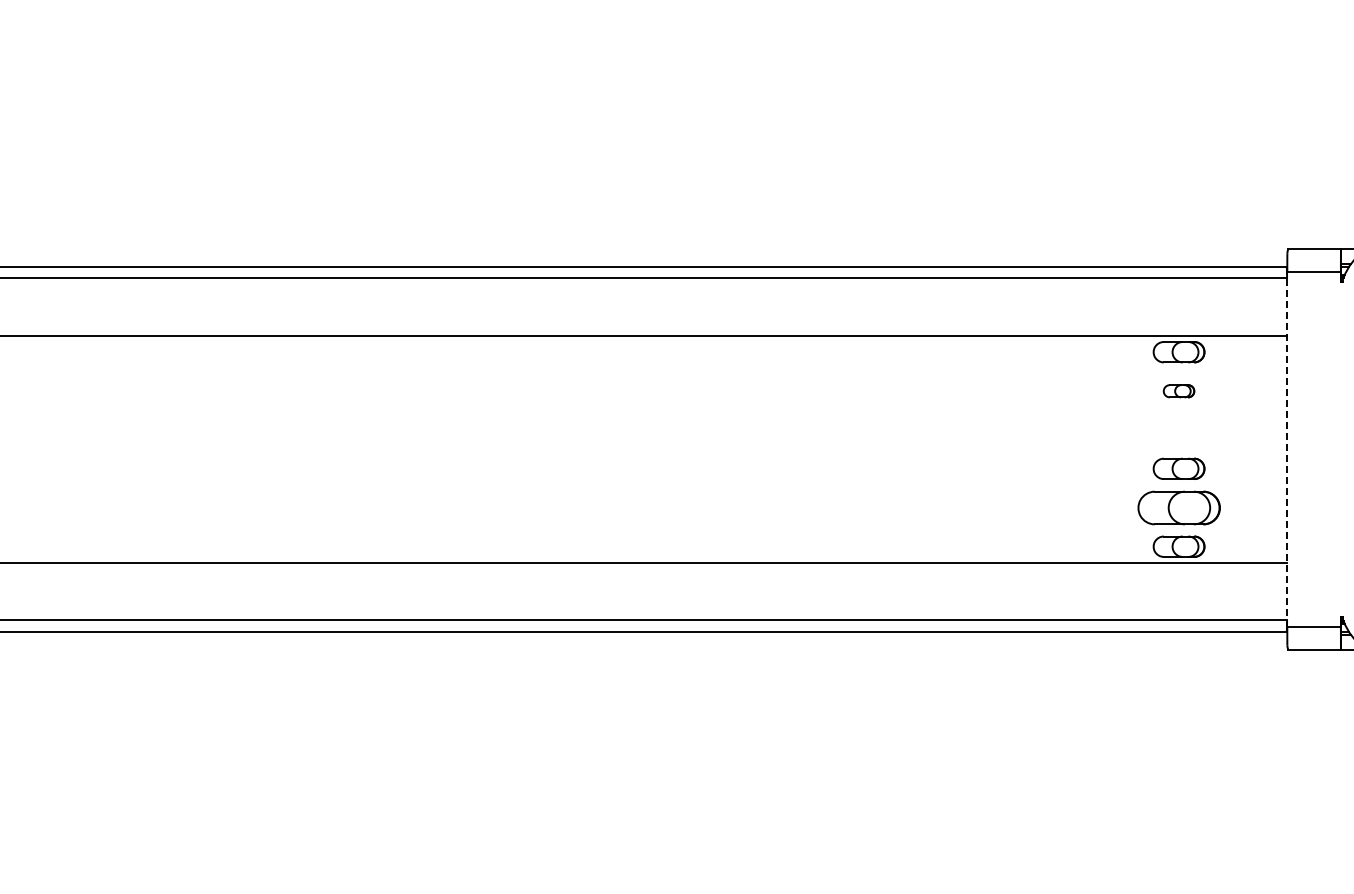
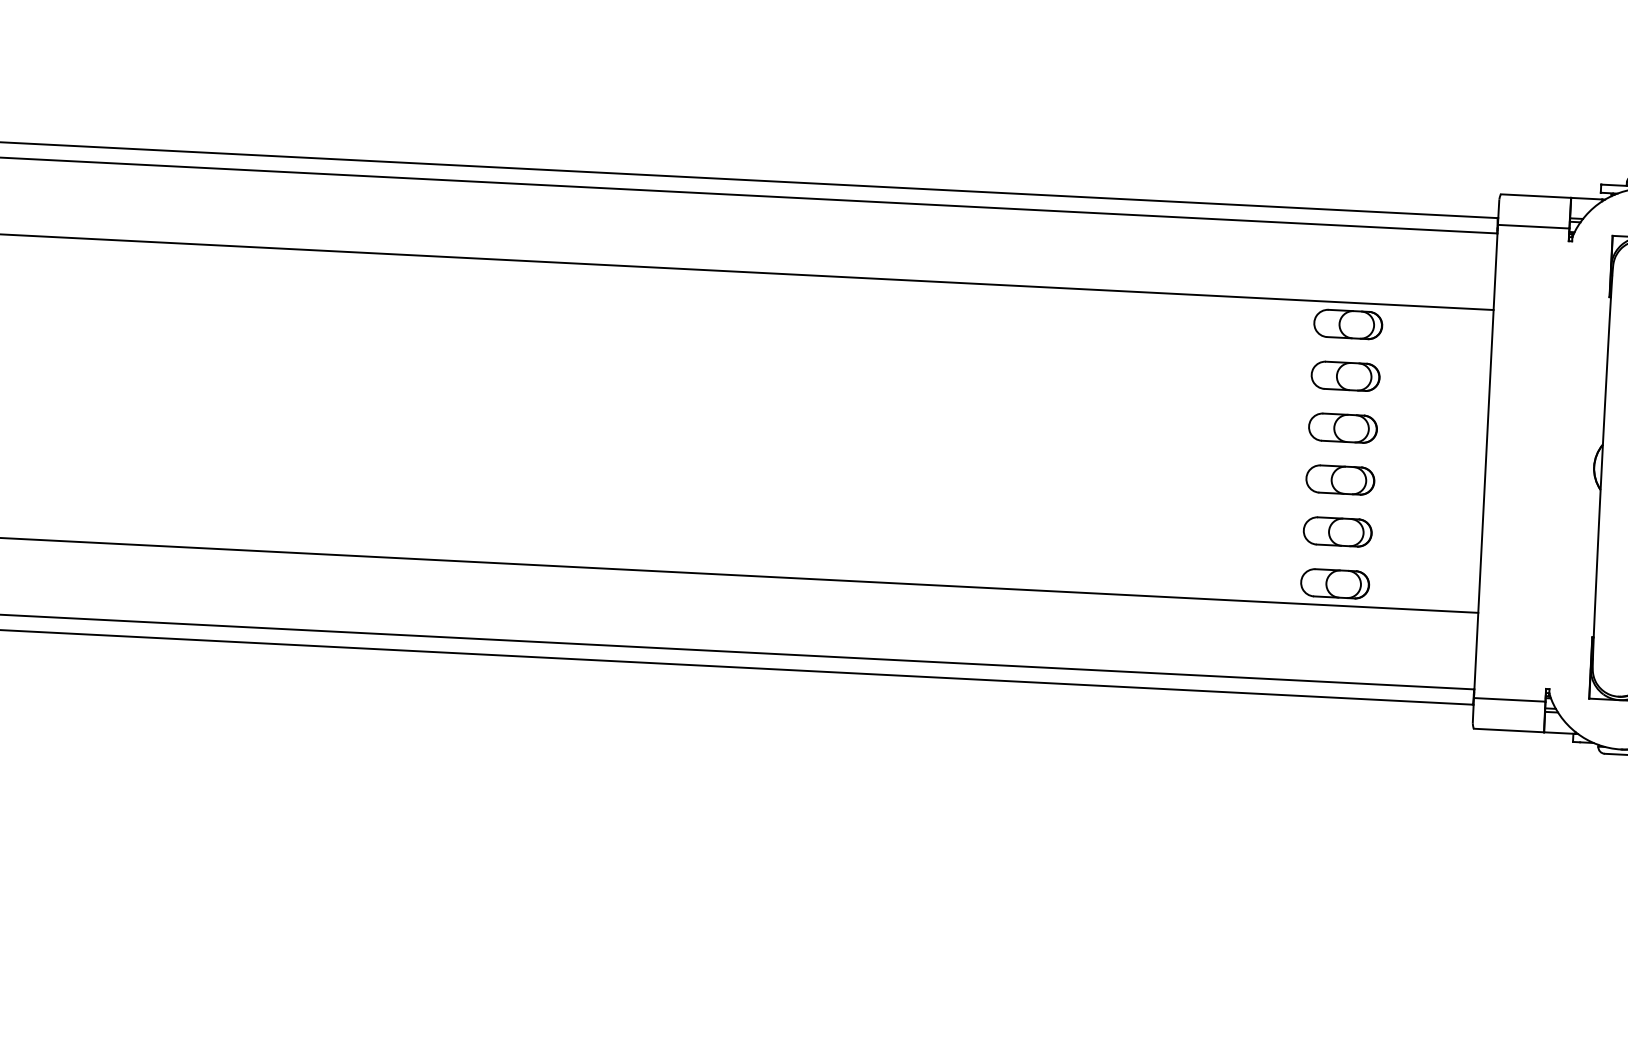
part: (1178, 391) -> (1344, 376), size x1.67
part: (1178, 429) -> (1342, 427), added
line: (1287, 448) -> (1486, 460), dashed -> solid
part: (1178, 507) -> (1336, 531), size x0.62

